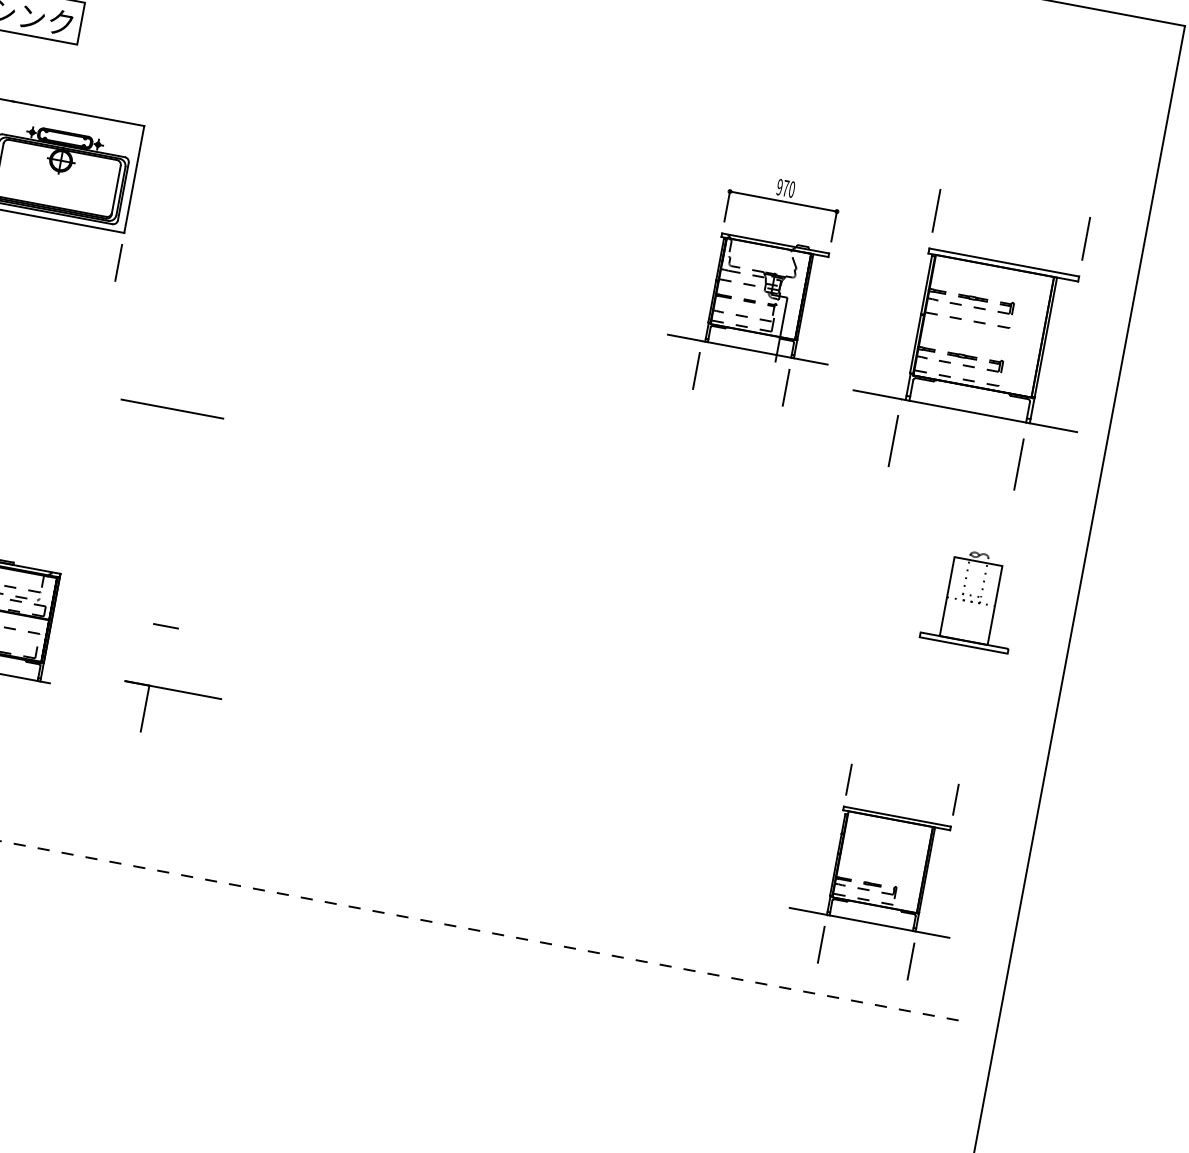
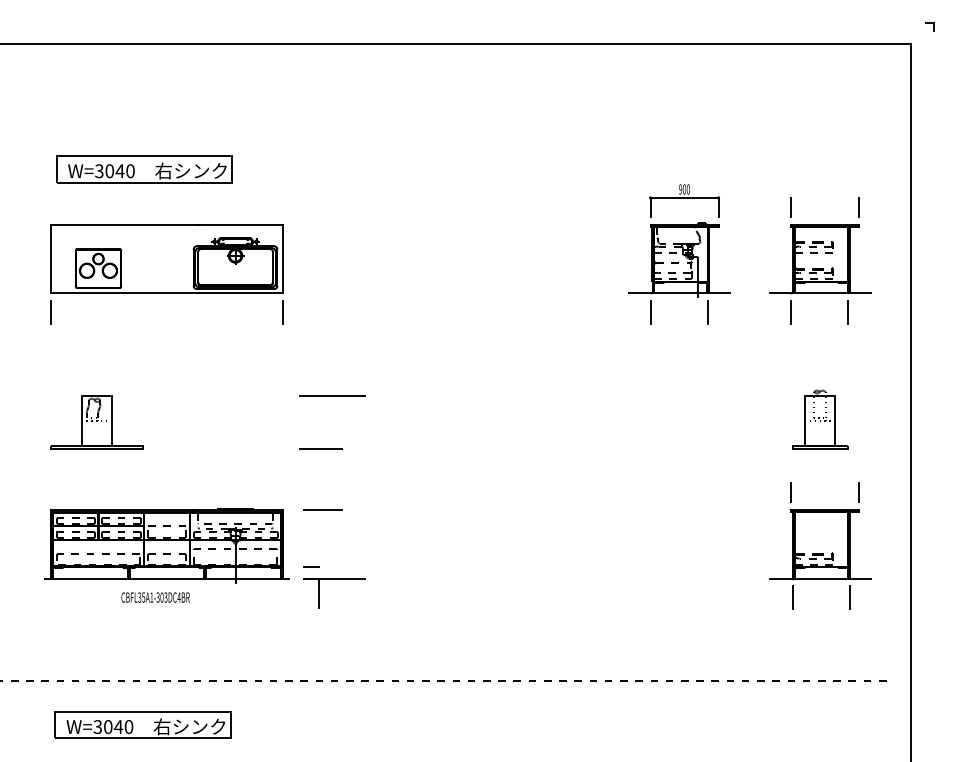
text: (785, 188) -> (684, 189), 970 -> 900
part: (978, 339) -> (820, 260), size x0.71
line: (139, 490) -> (321, 449), added
line: (124, 586) -> (323, 510), added
part: (972, 598) -> (820, 419), moved
line: (165, 625) -> (311, 566), moved
part: (172, 691) -> (334, 579), moved
part: (879, 870) -> (820, 545), moved

